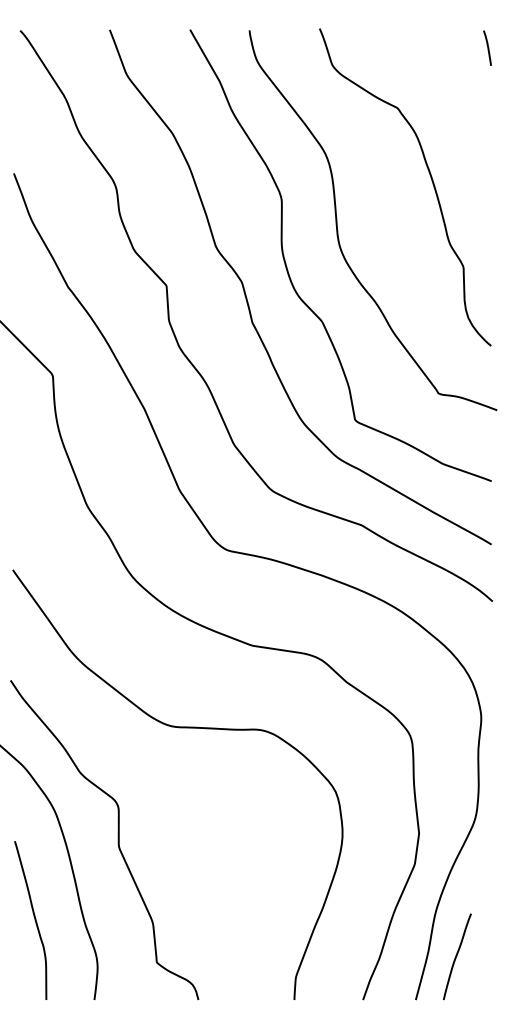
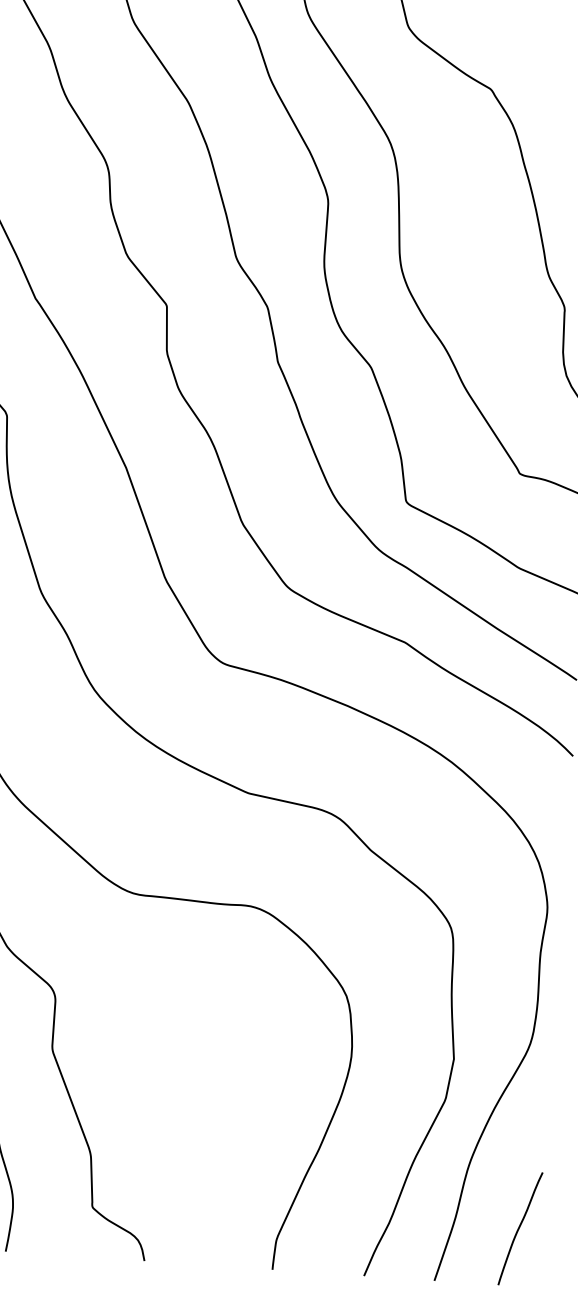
curve: (457, 956) -> (520, 1228), moved

